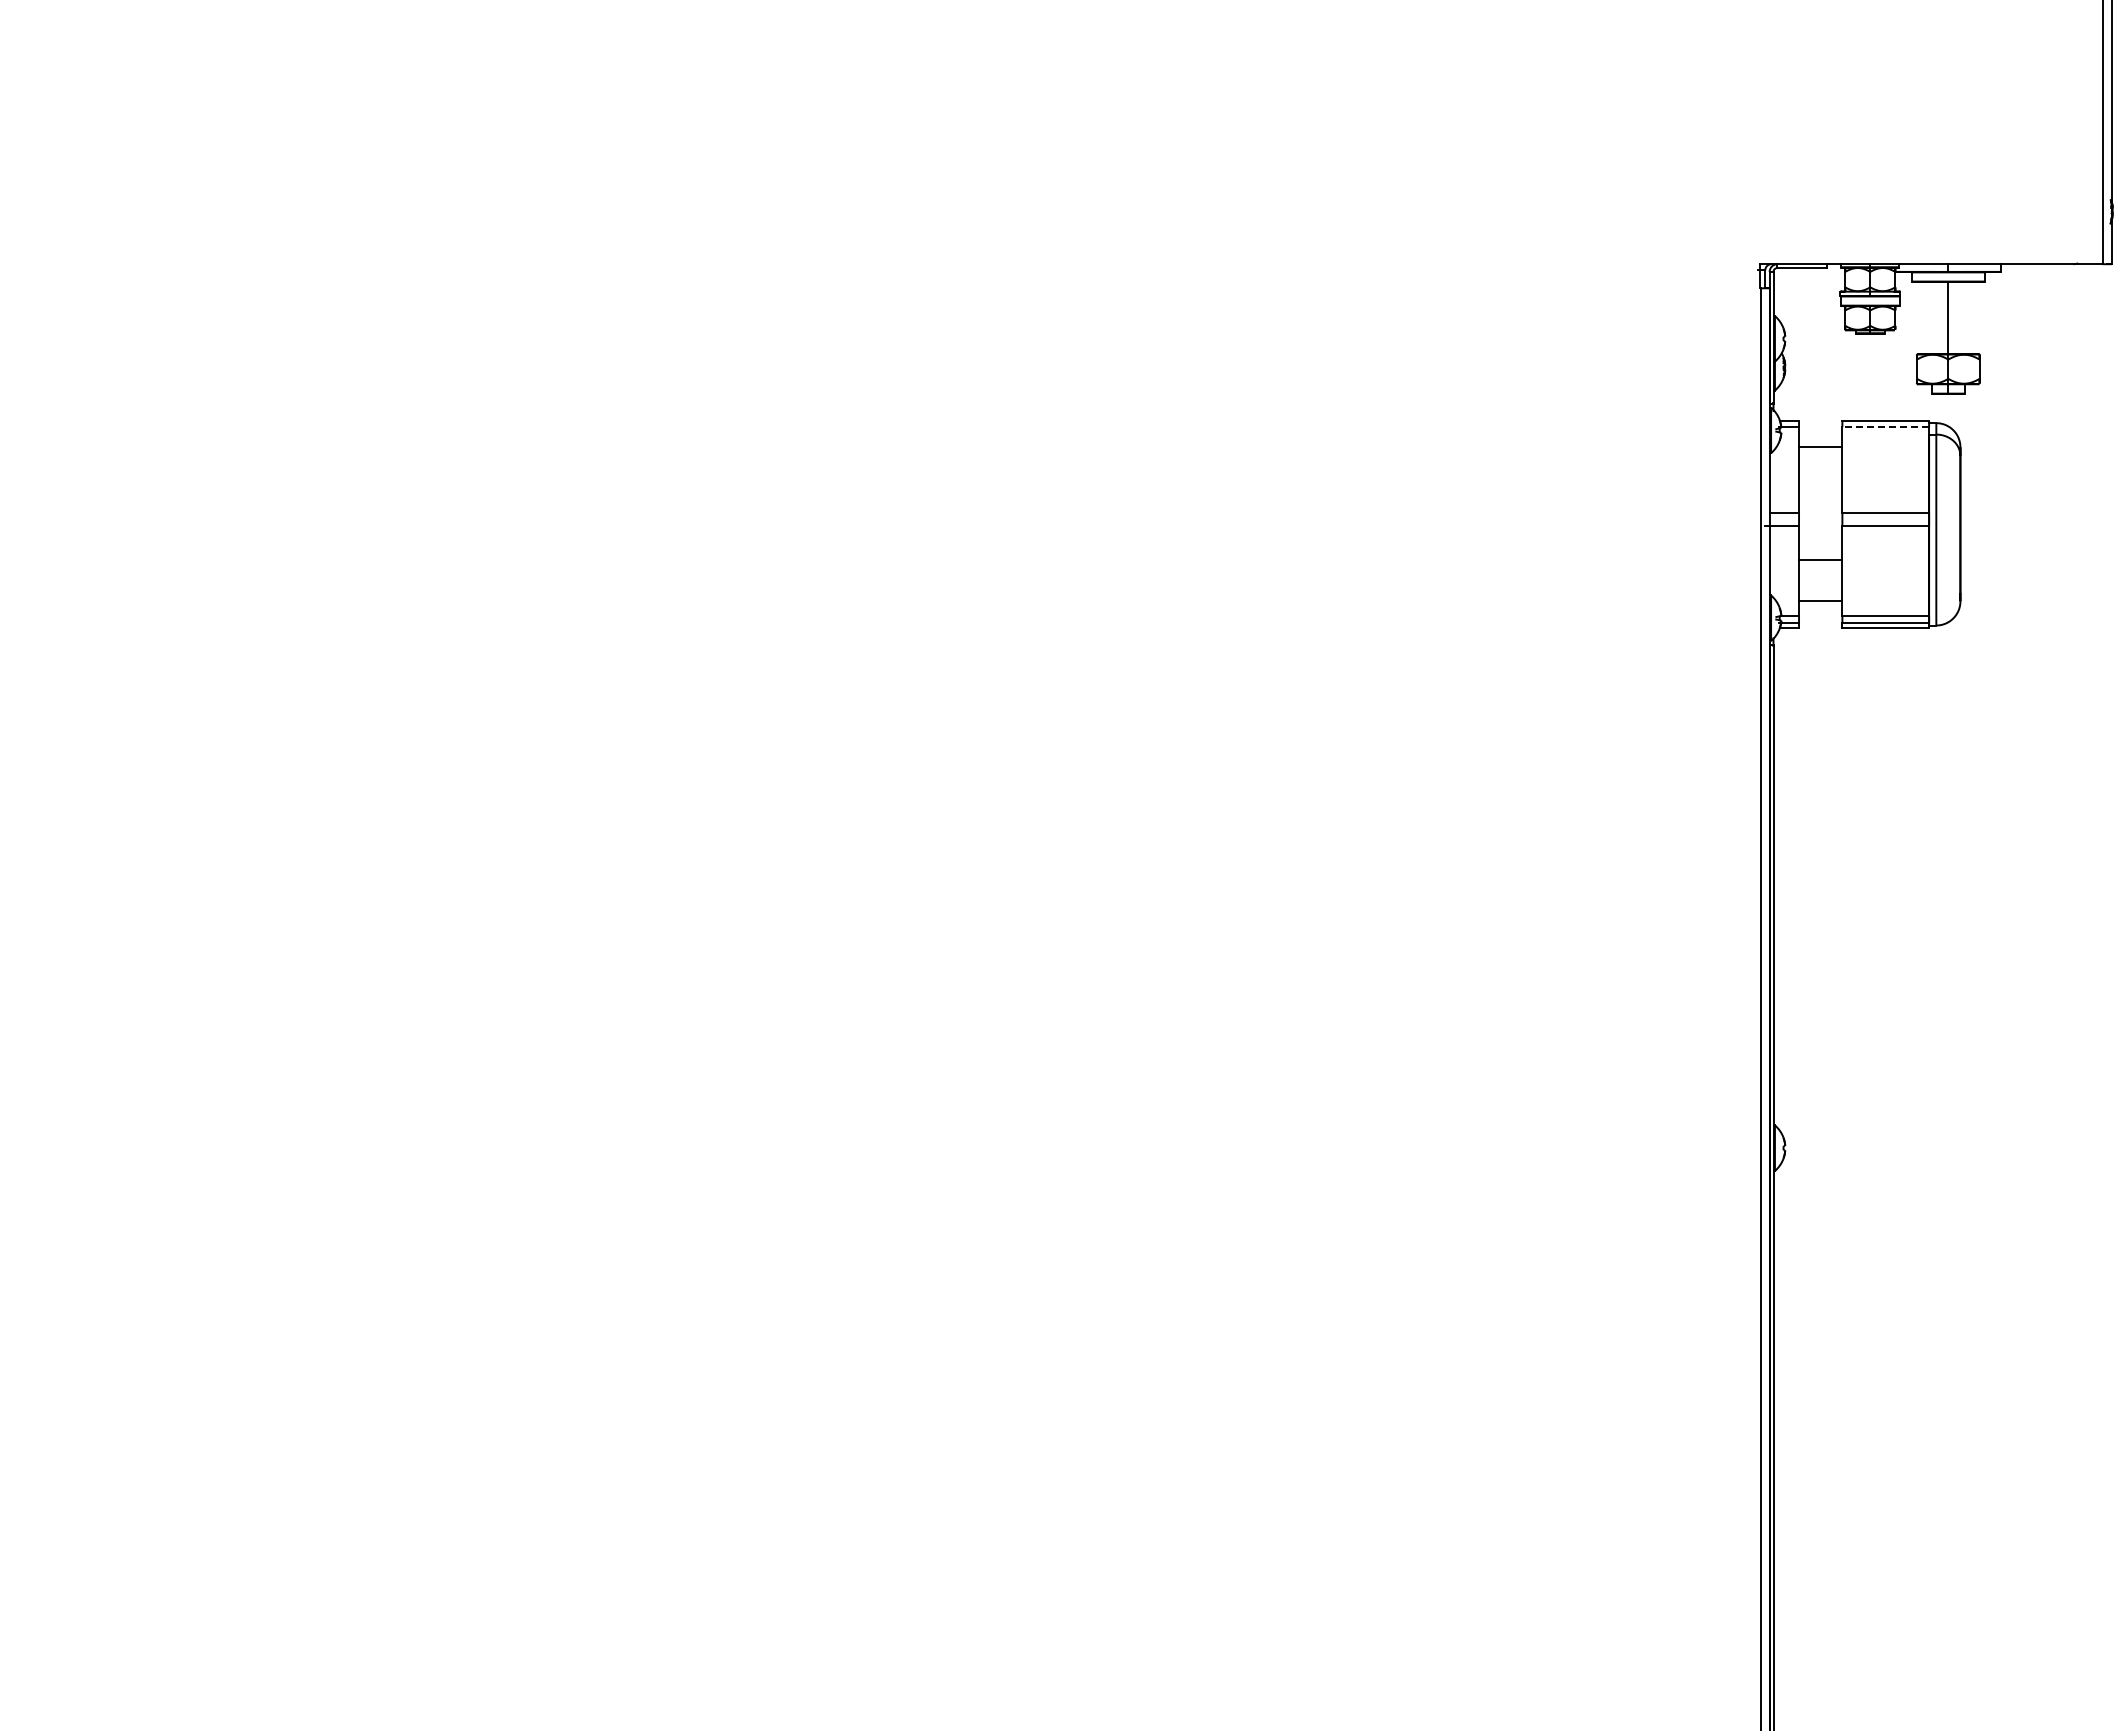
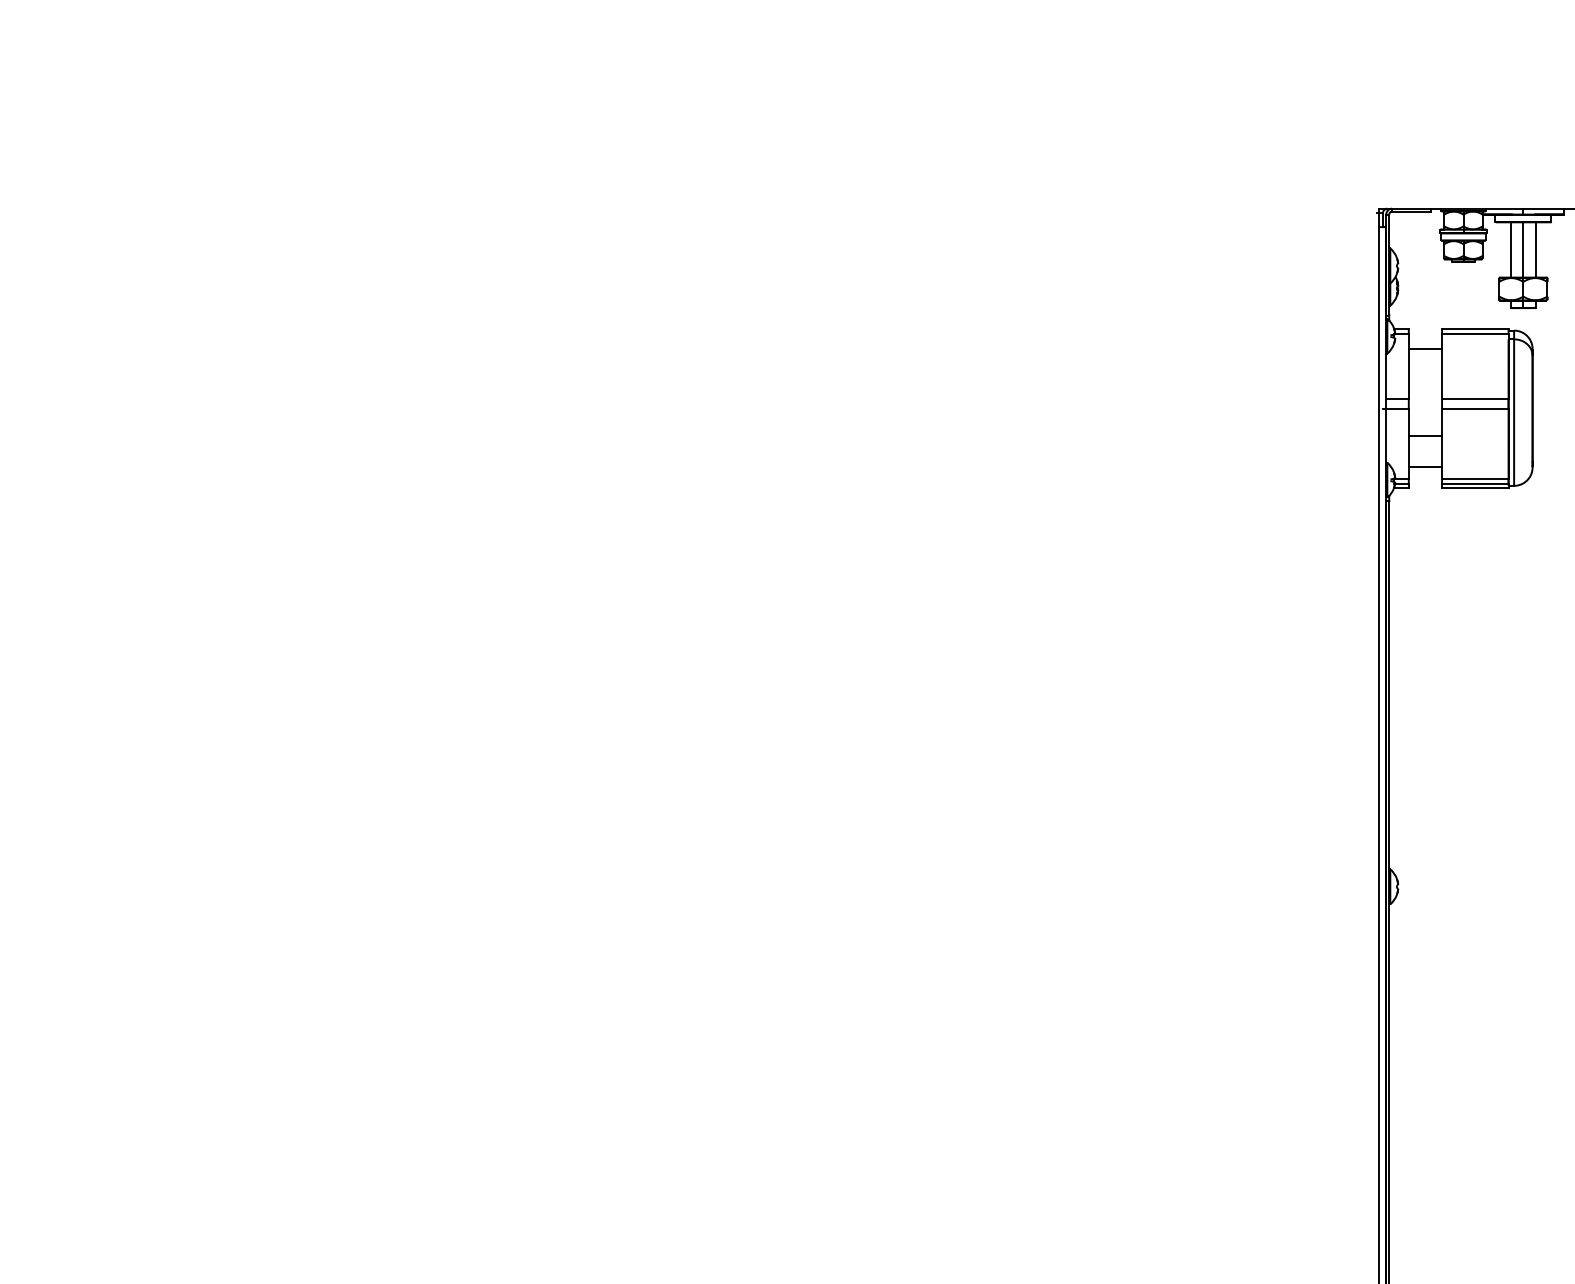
line: (1931, 317) -> (1510, 249), added
line: (1964, 317) -> (1535, 249), added
line: (1885, 427) -> (1475, 333), dashed -> solid

